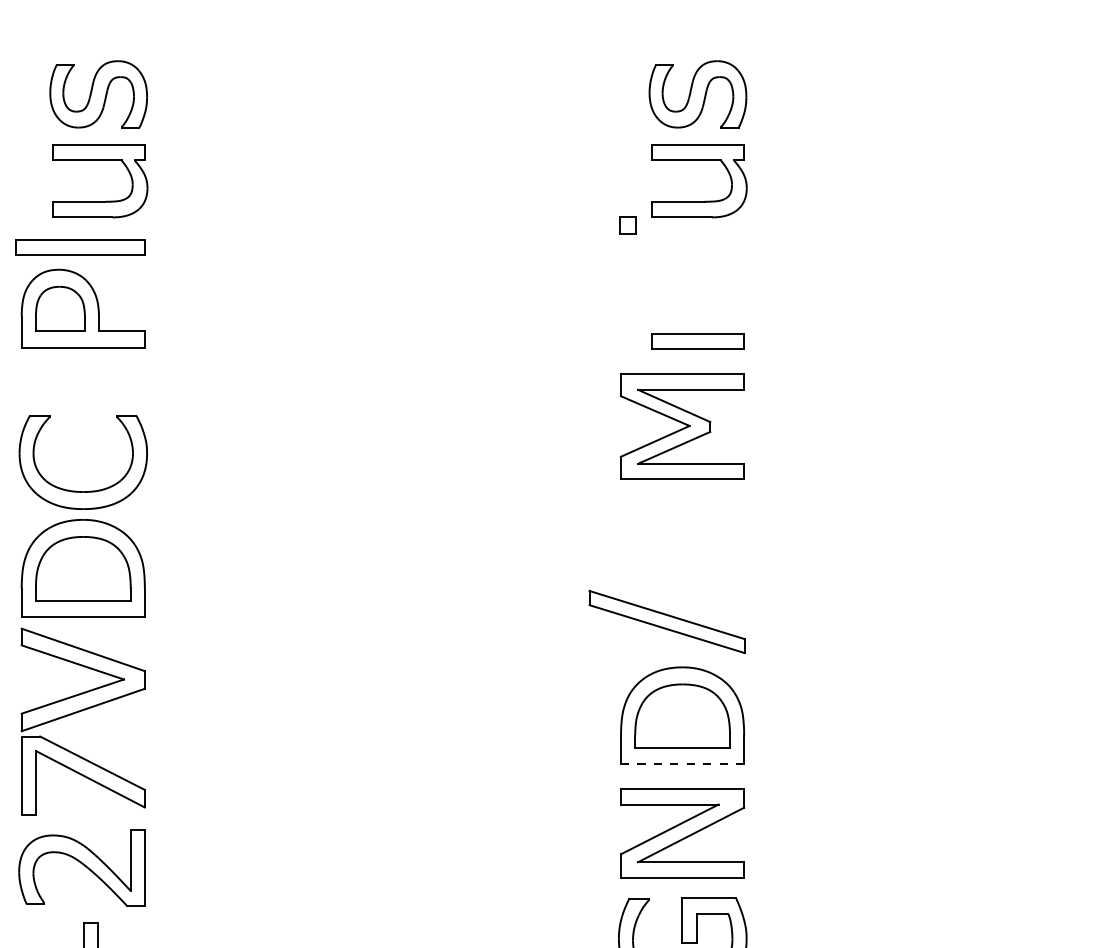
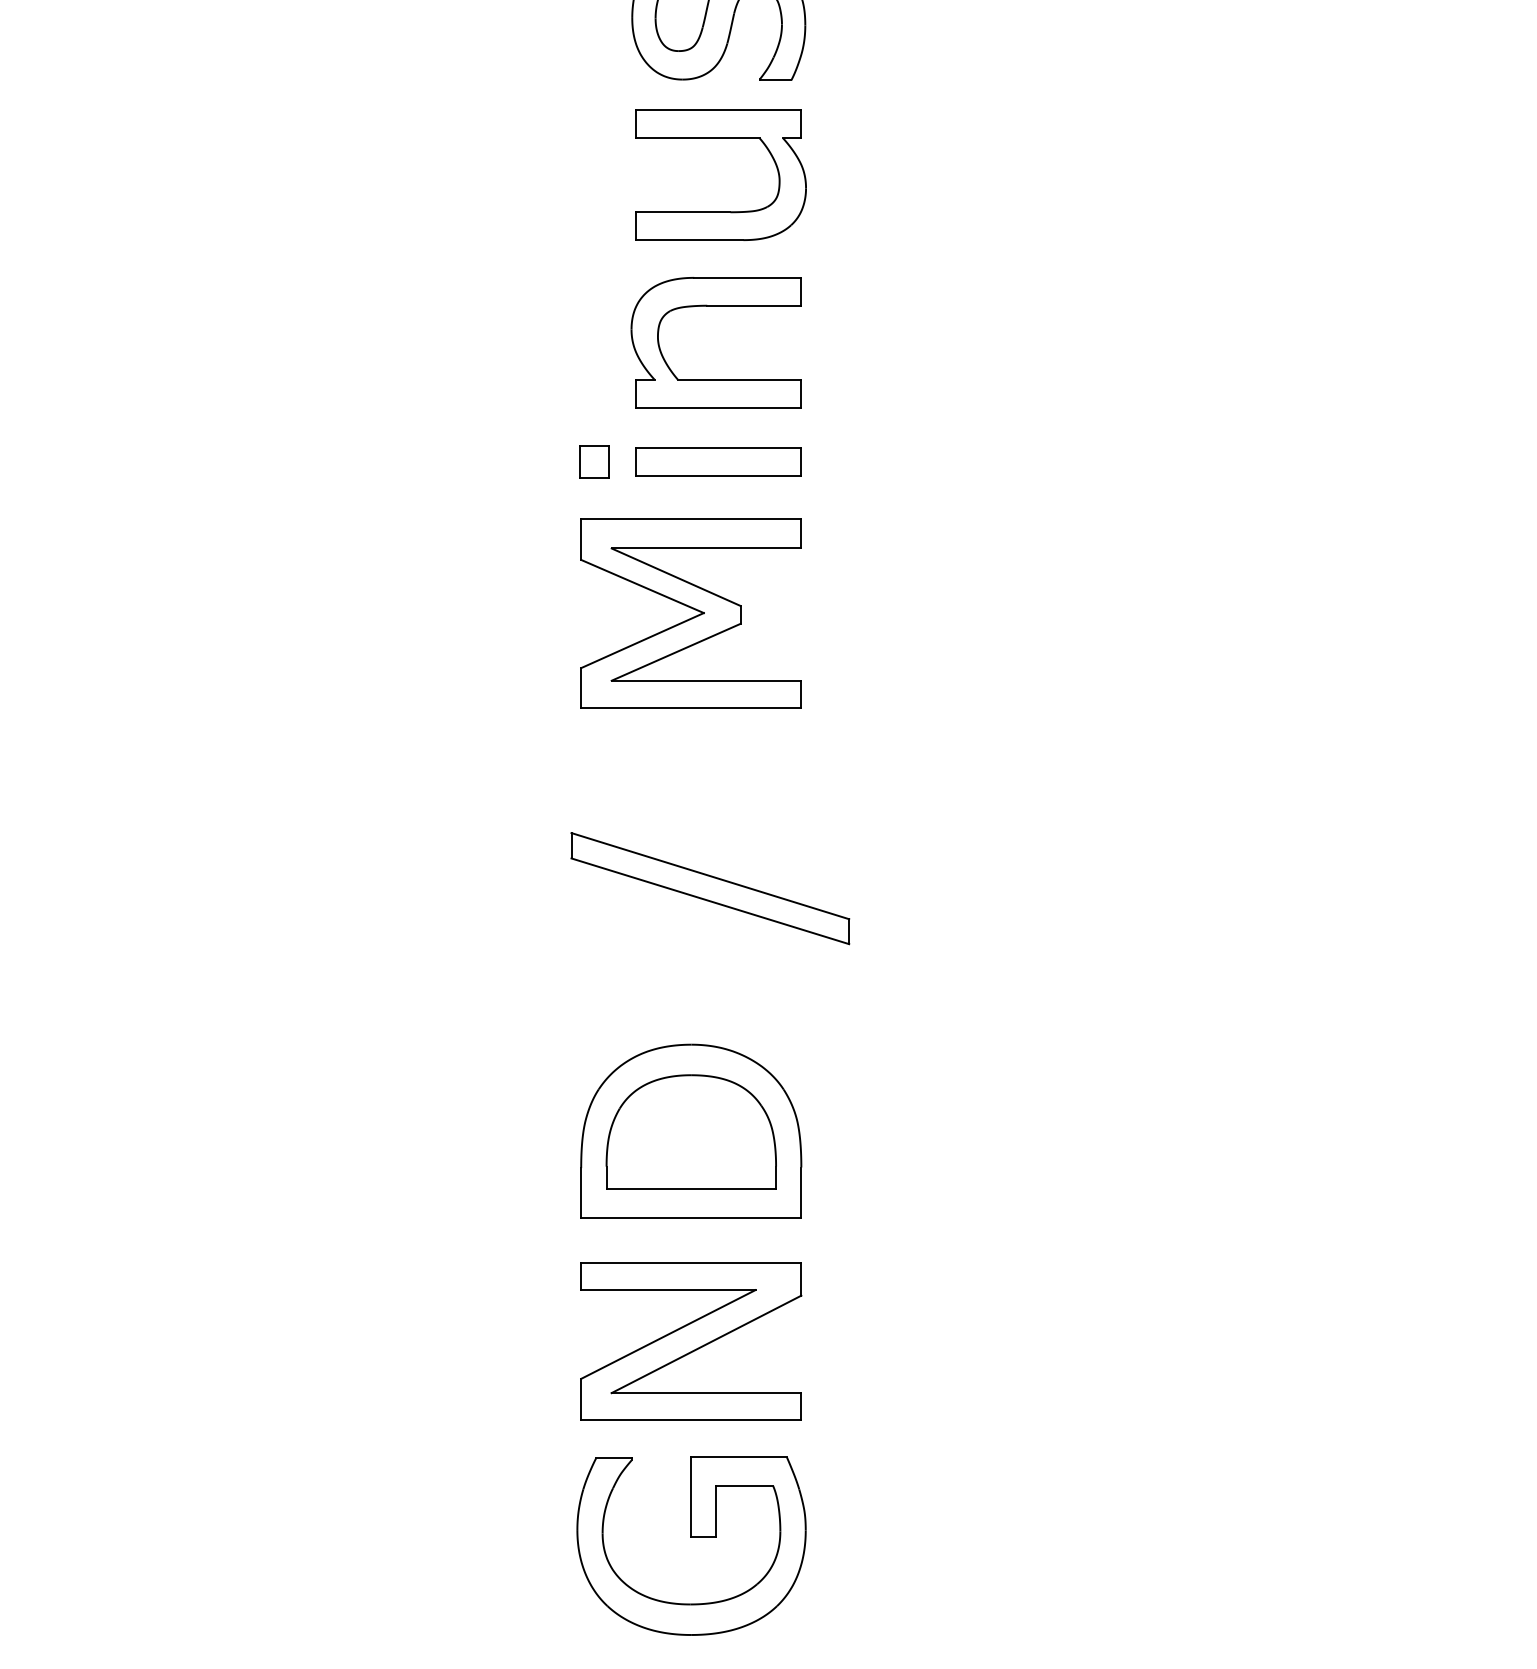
part: (627, 225) -> (592, 462), moved
part: (696, 254) -> (716, 306), added
part: (666, 622) -> (708, 889), moved
line: (682, 764) -> (691, 1218), dashed -> solid

